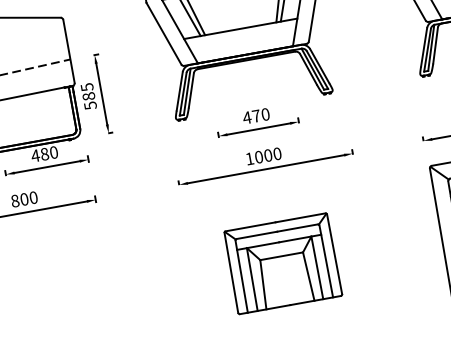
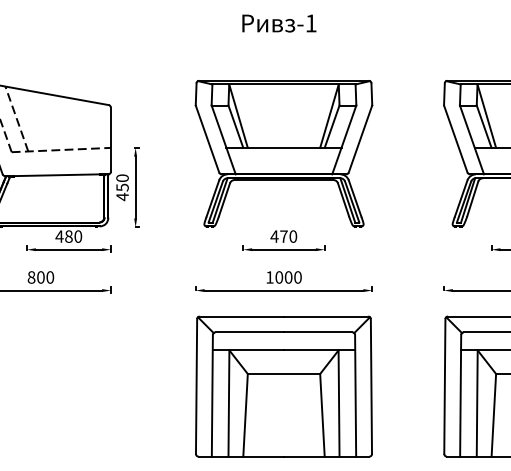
text: (88, 96) -> (122, 187), 585 -> 450
part: (282, 263) -> (283, 386), size x1.67

